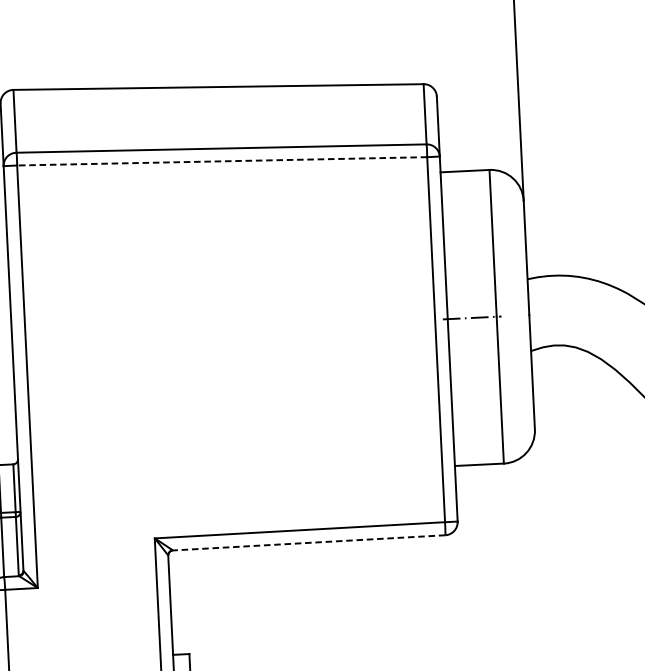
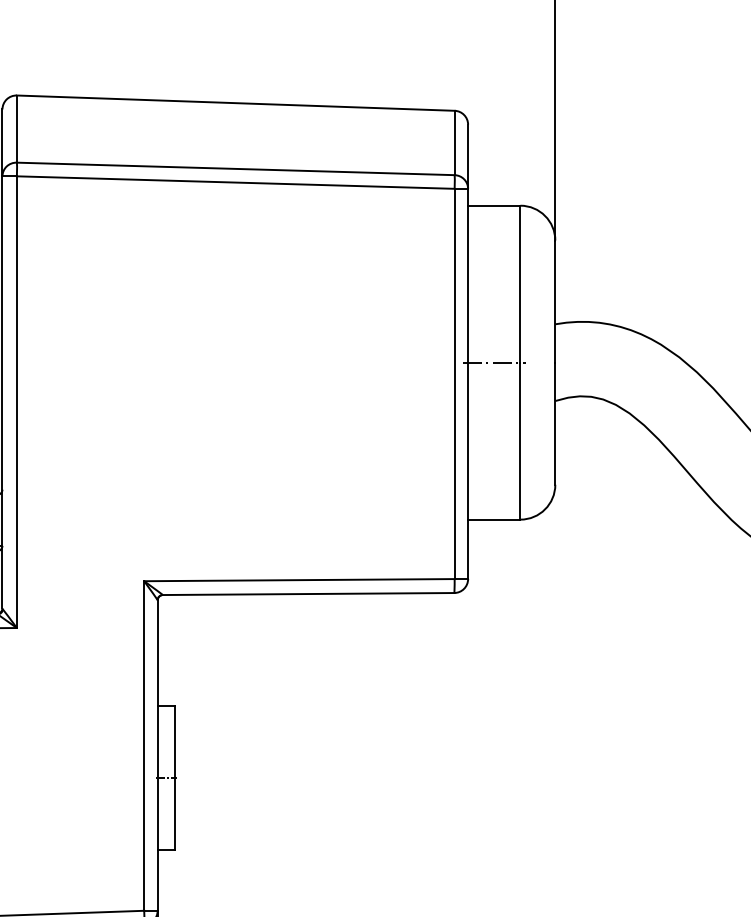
line: (221, 161) -> (235, 182), dashed -> solid
line: (309, 543) -> (308, 594), dashed -> solid

